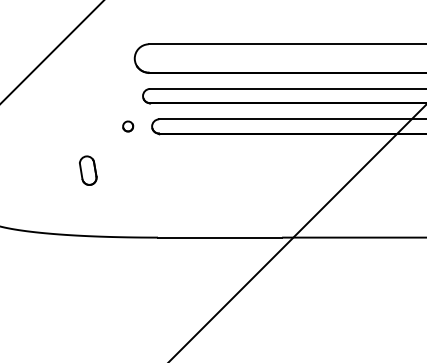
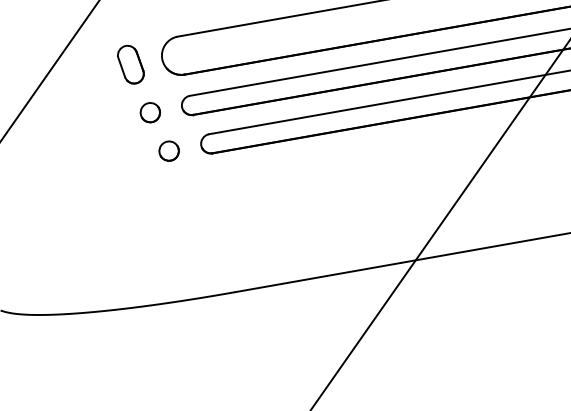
part: (119, 96) -> (150, 113), added
part: (128, 126) -> (169, 151), size x1.43
part: (88, 170) -> (131, 64), moved

